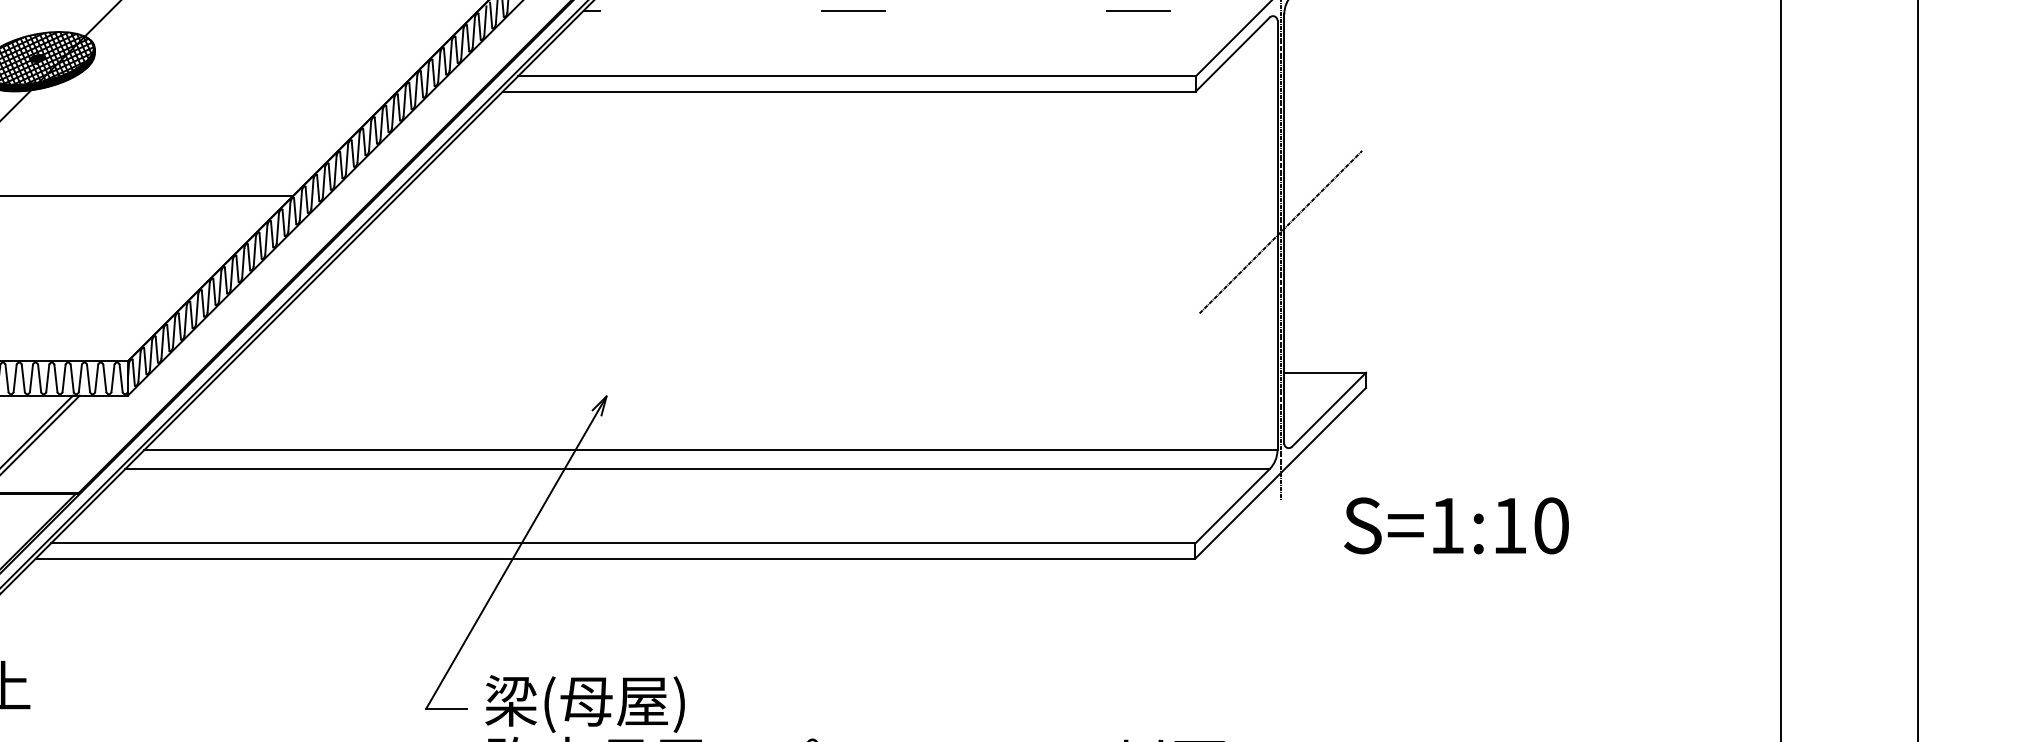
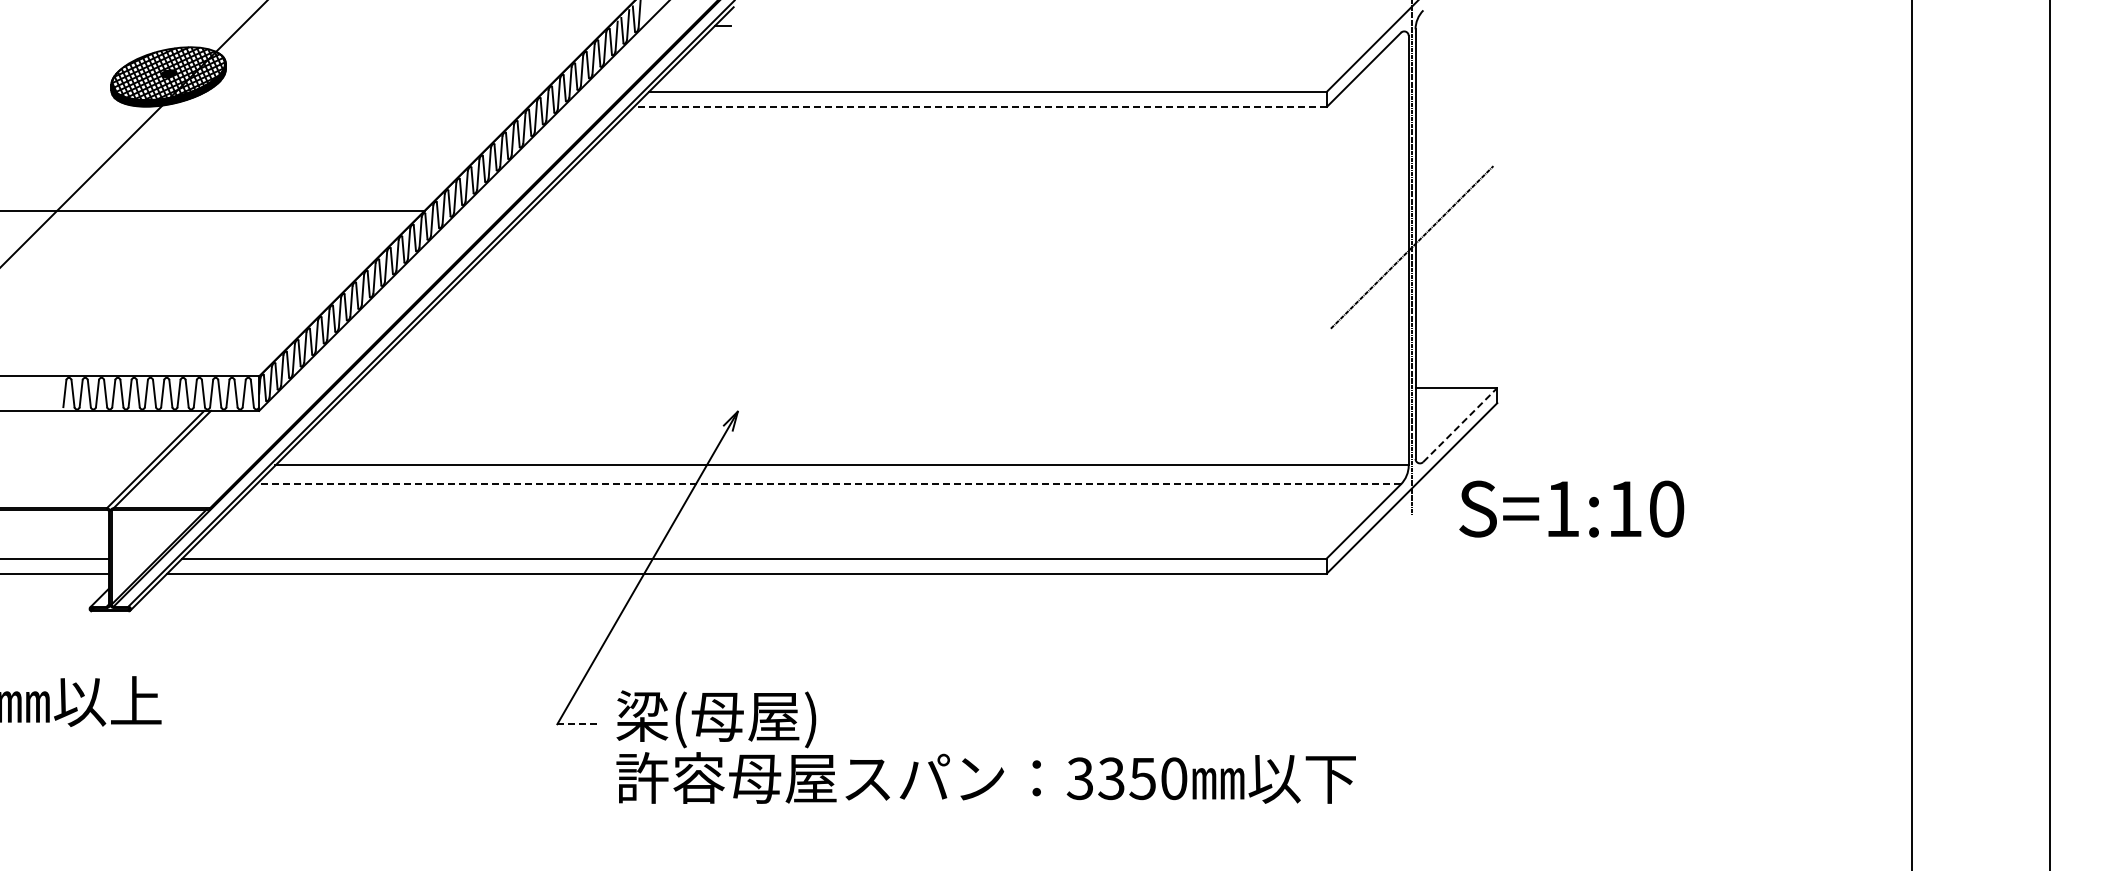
line: (853, 10) -> (984, 25), removed
line: (1138, 11) -> (1269, 26), removed
line: (849, 91) -> (980, 106), solid -> dashed
line: (1329, 409) -> (1460, 424), solid -> dashed
line: (697, 469) -> (828, 484), solid -> dashed
text: (1456, 525) -> (1571, 508), moved
line: (447, 709) -> (578, 724), solid -> dashed

